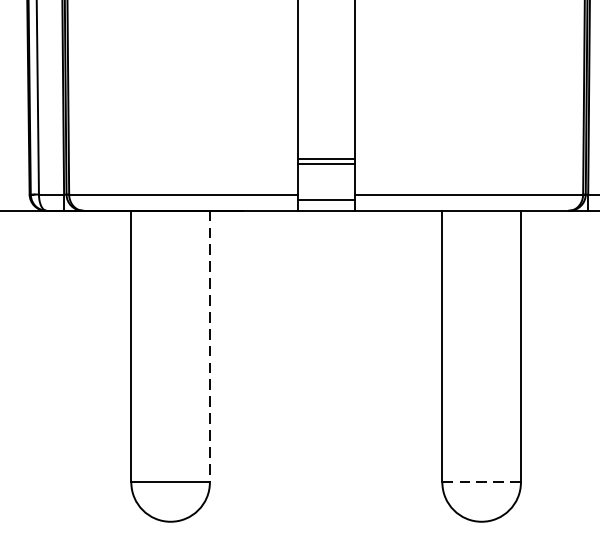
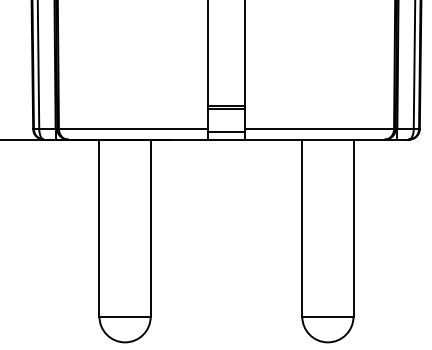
line: (209, 347) -> (150, 228), dashed -> solid
line: (481, 482) -> (327, 316), dashed -> solid

